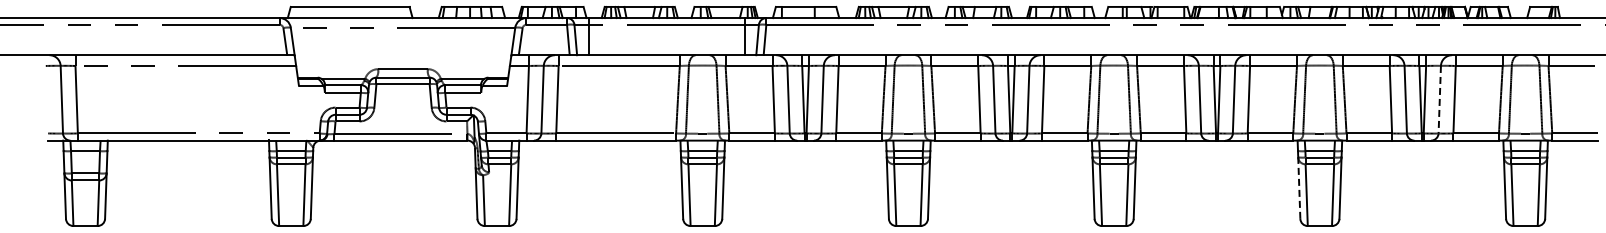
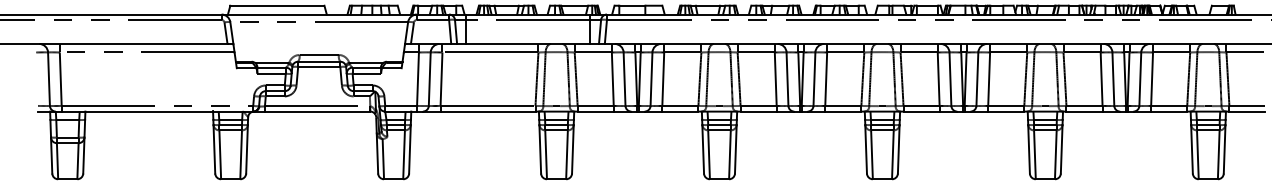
line: (1439, 99) -> (1140, 79), dashed -> solid
line: (1299, 188) -> (1029, 149), dashed -> solid

